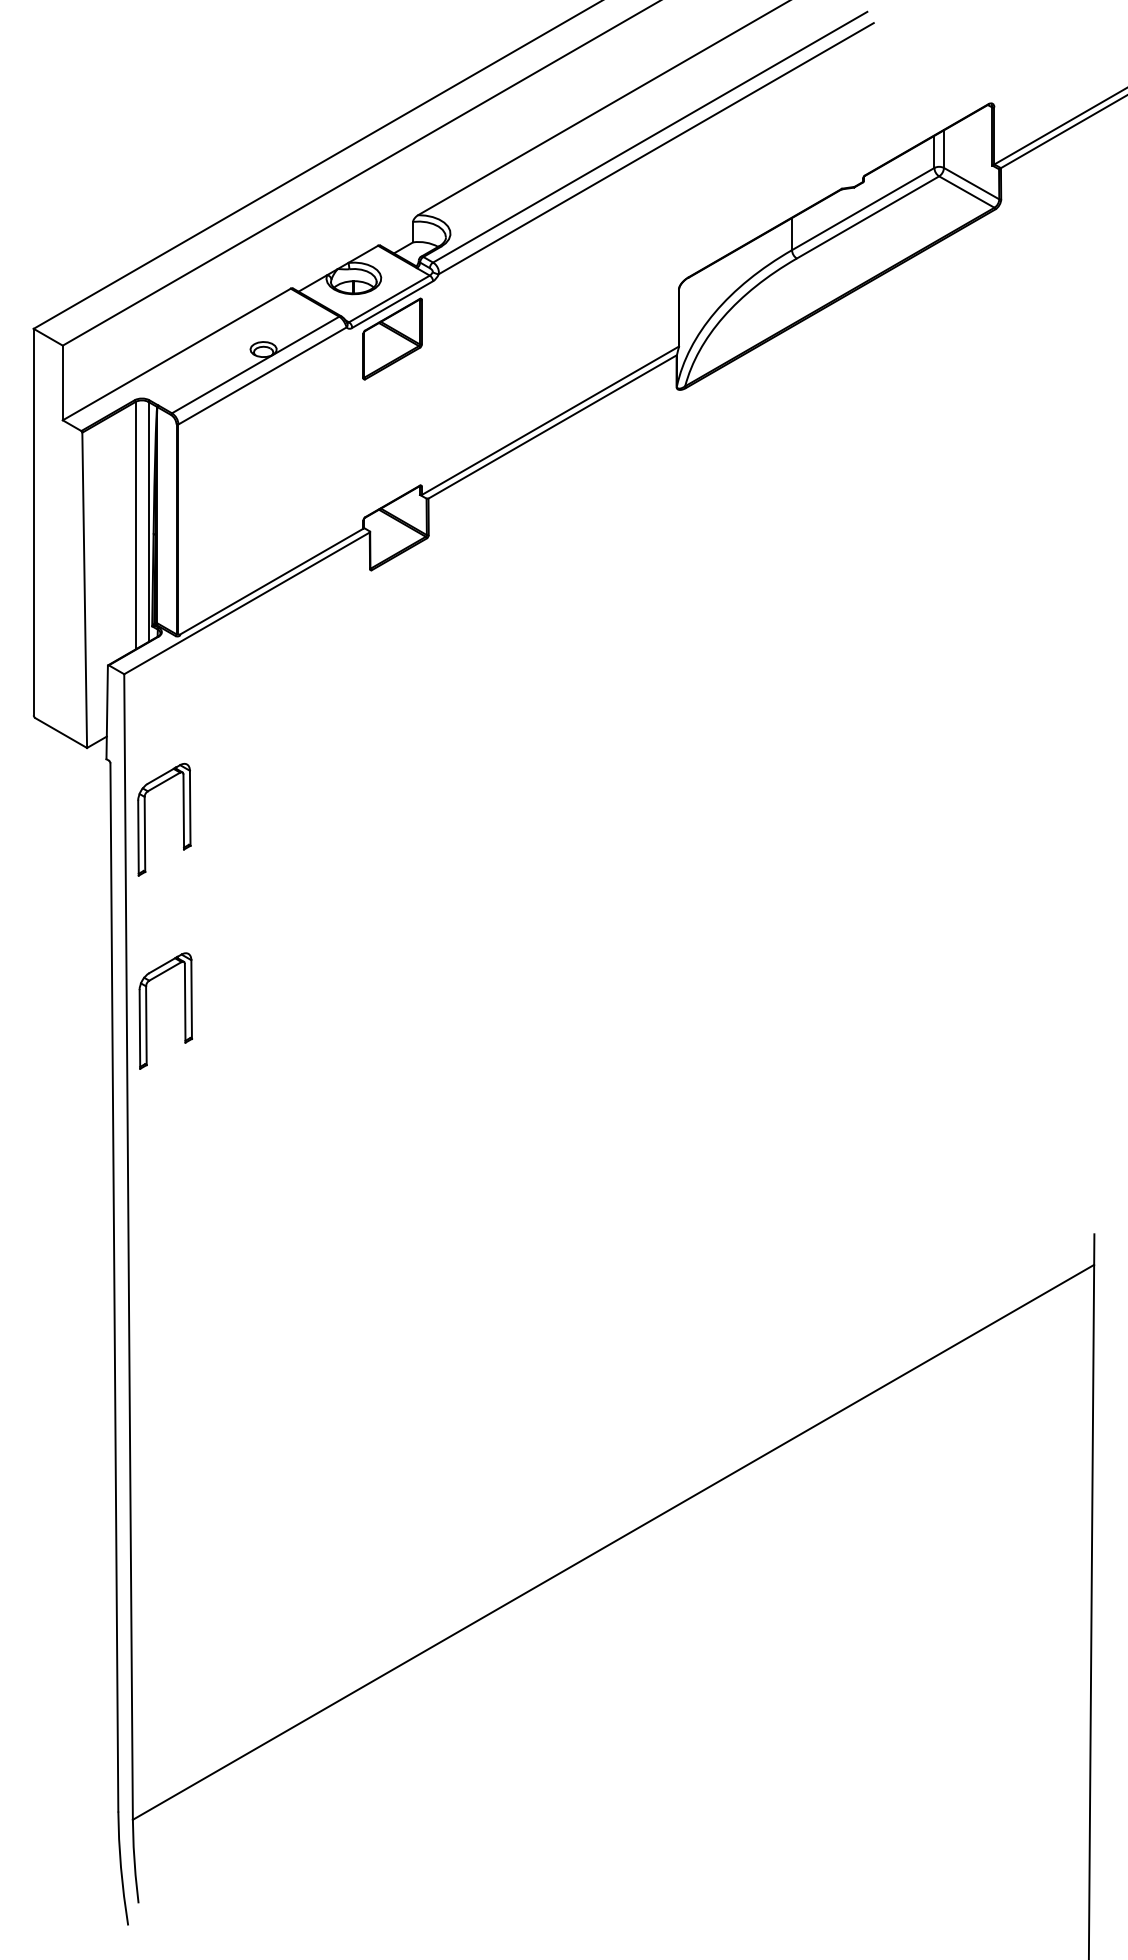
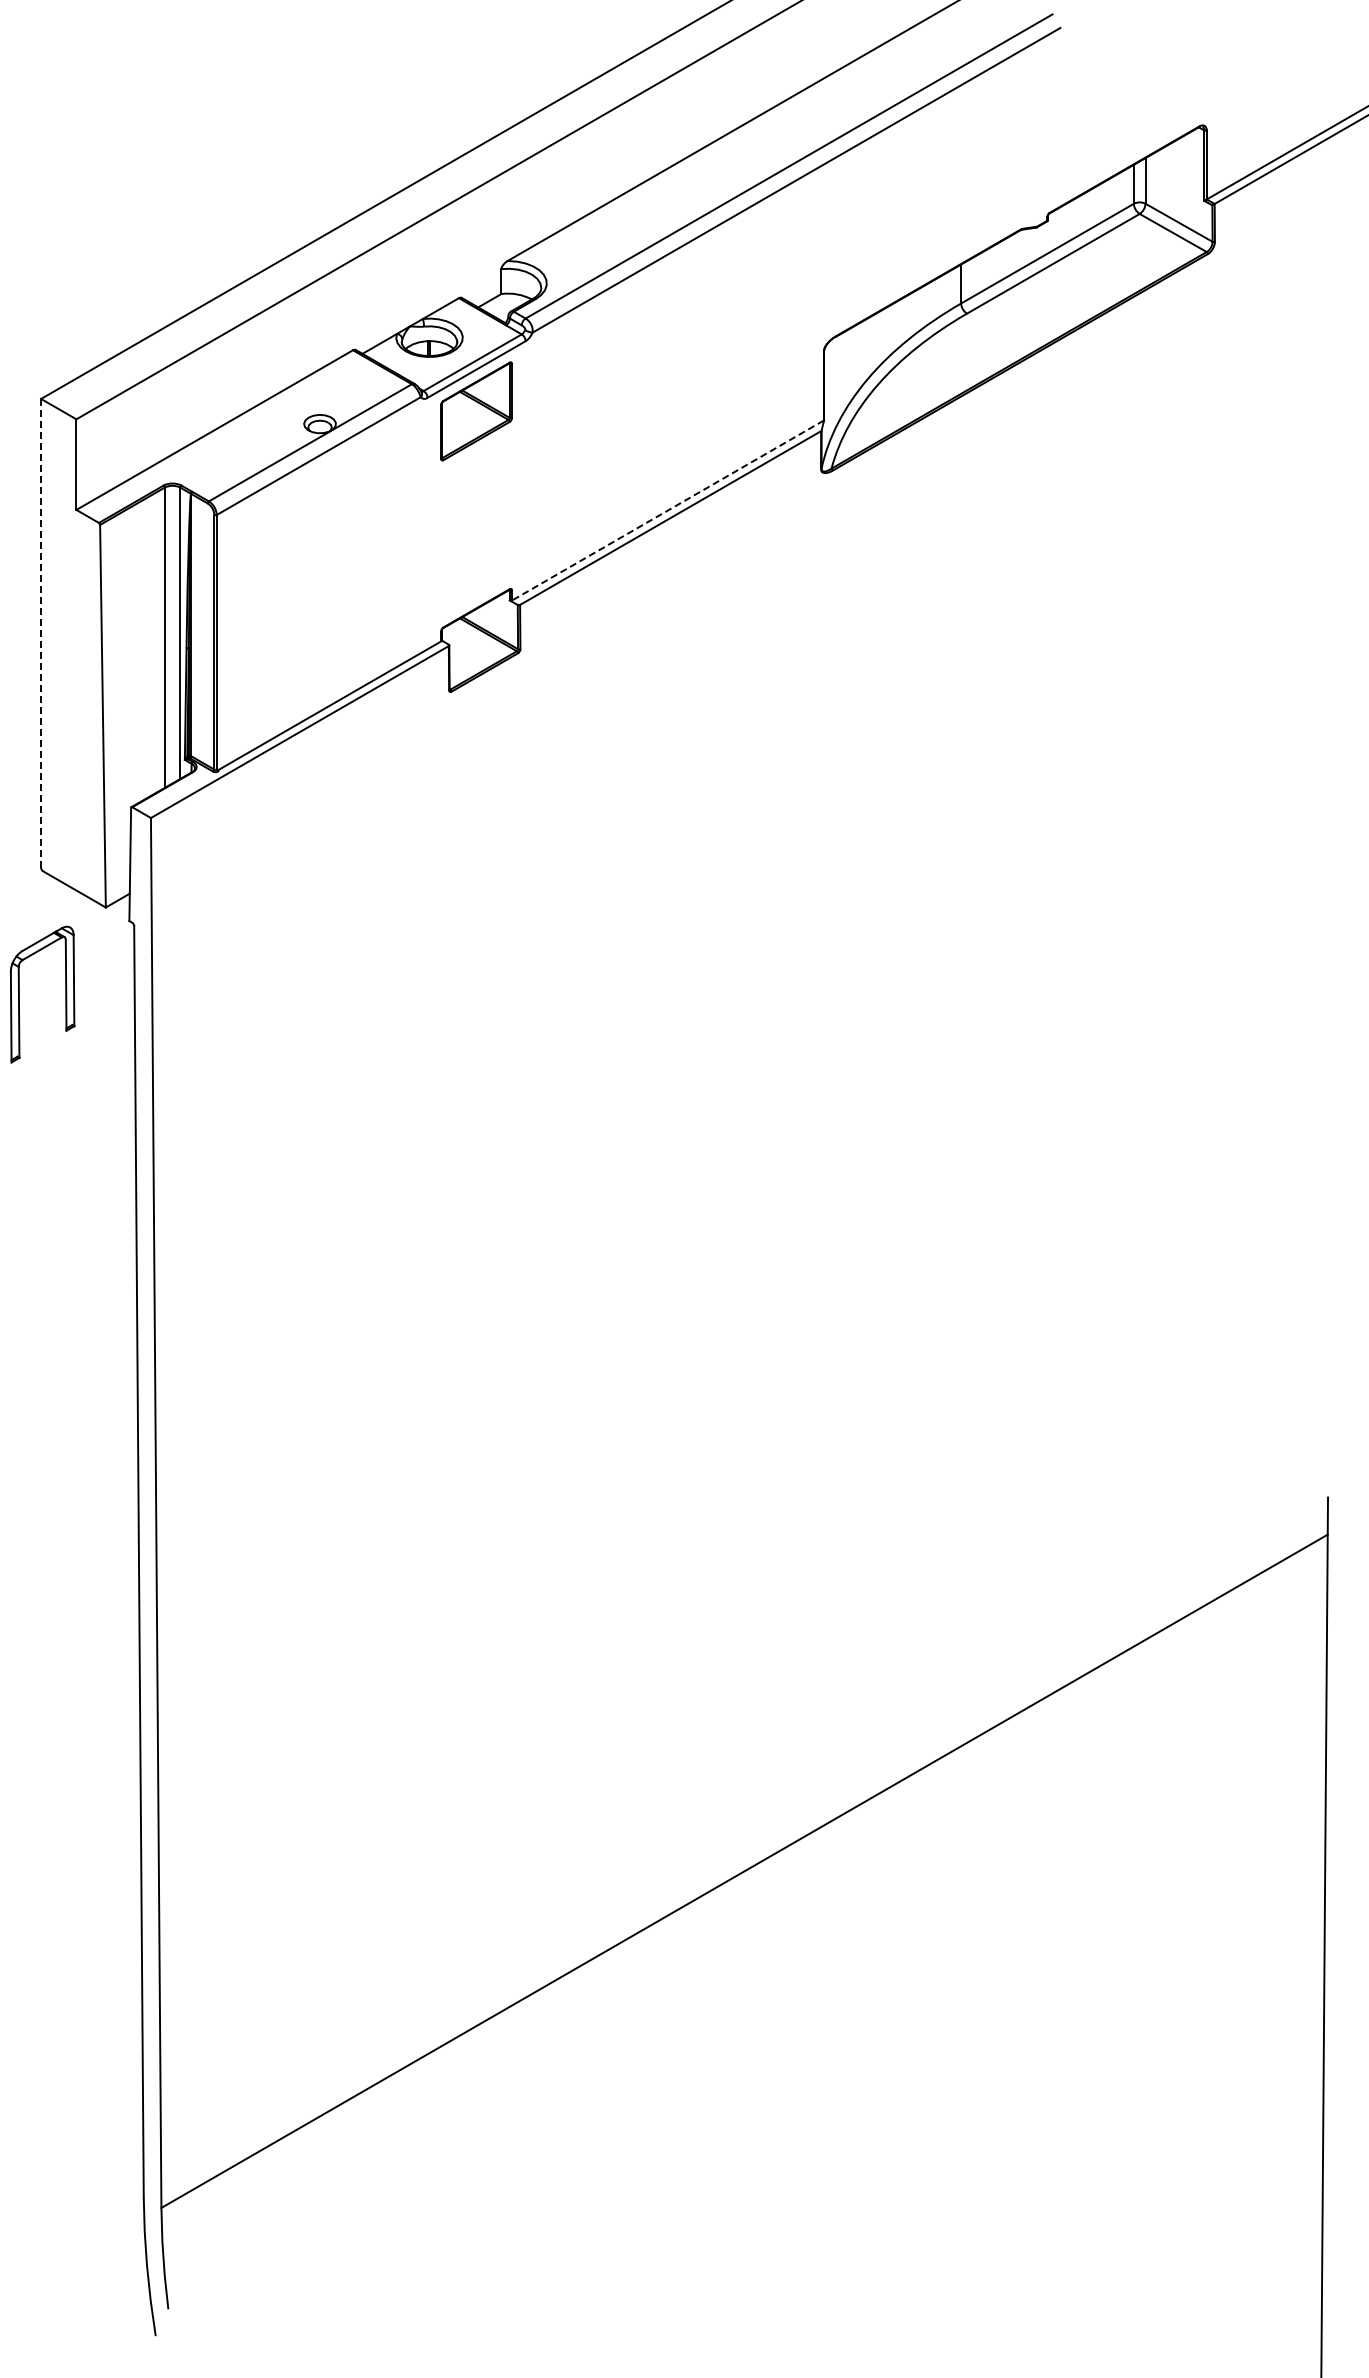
line: (549, 420) -> (667, 510), solid -> dashed
line: (34, 522) -> (41, 633), solid -> dashed
part: (145, 819) -> (19, 994), moved
part: (146, 1010) -> (178, 1226), removed

